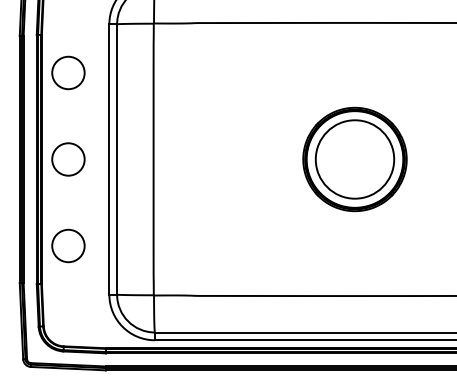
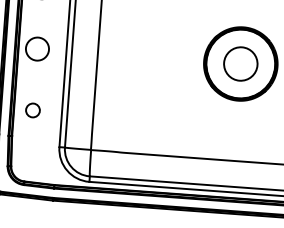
circle: (354, 159) -> (240, 64), size x0.6
circle: (68, 245) -> (33, 110), size x0.6

